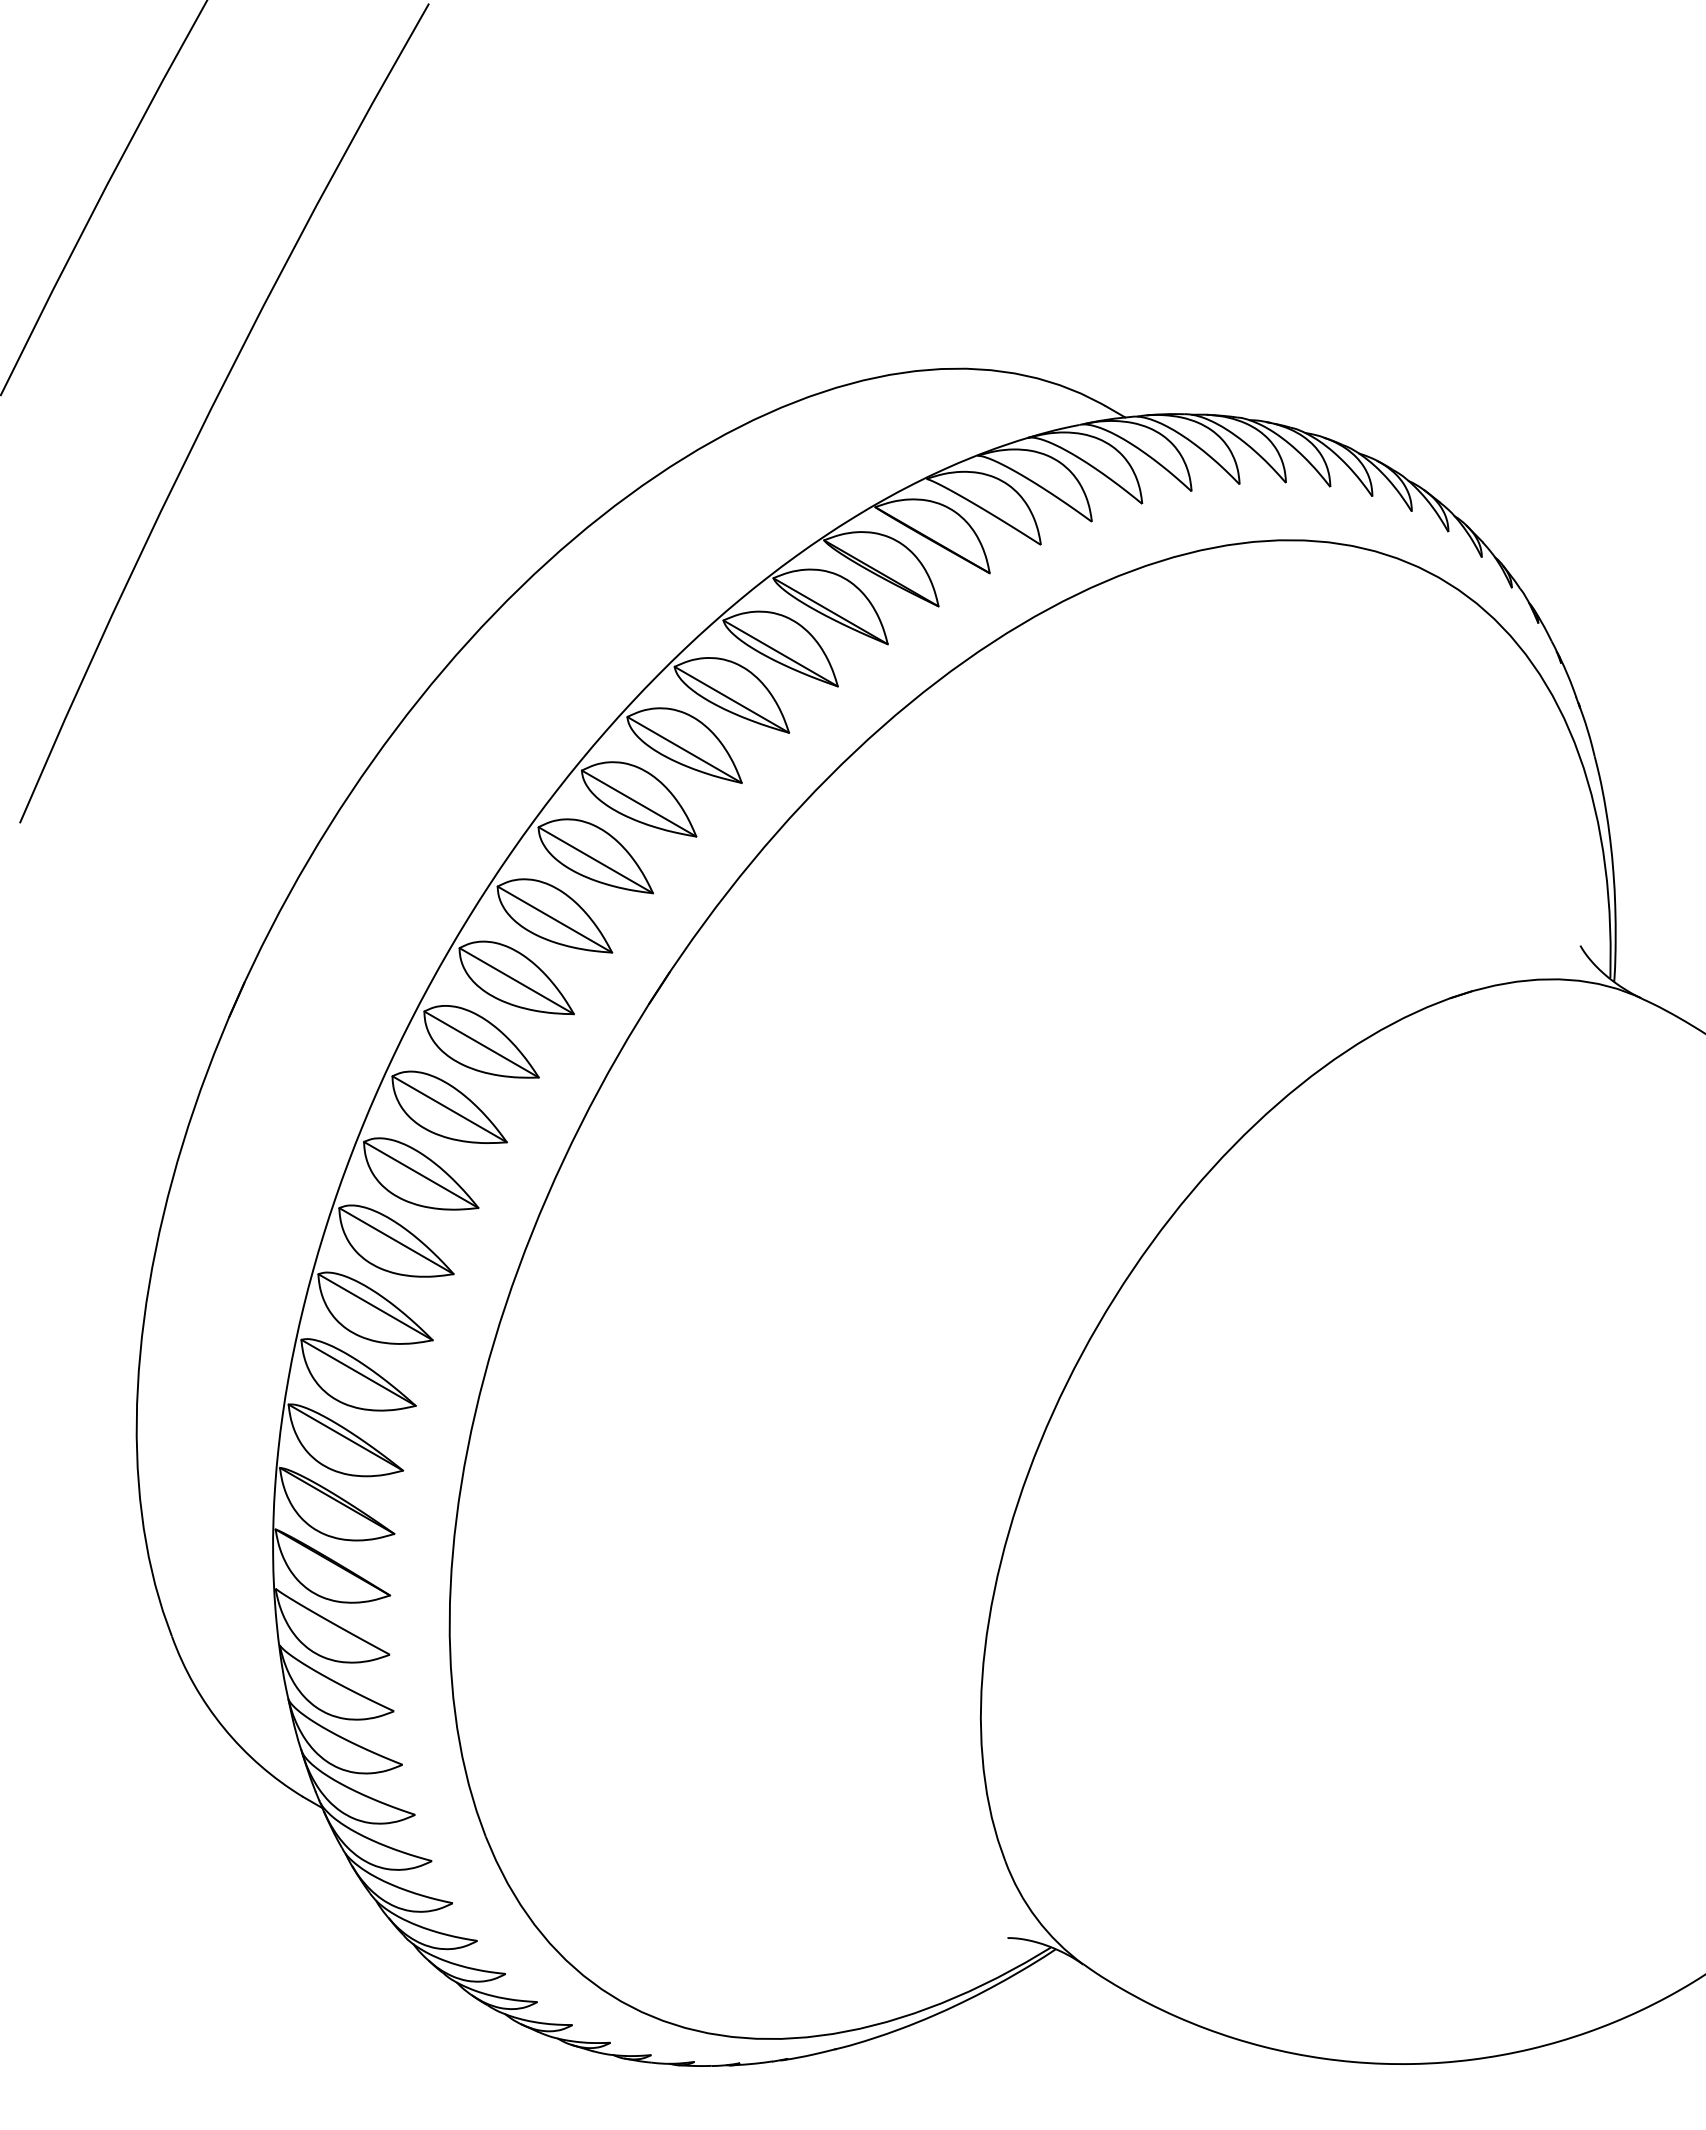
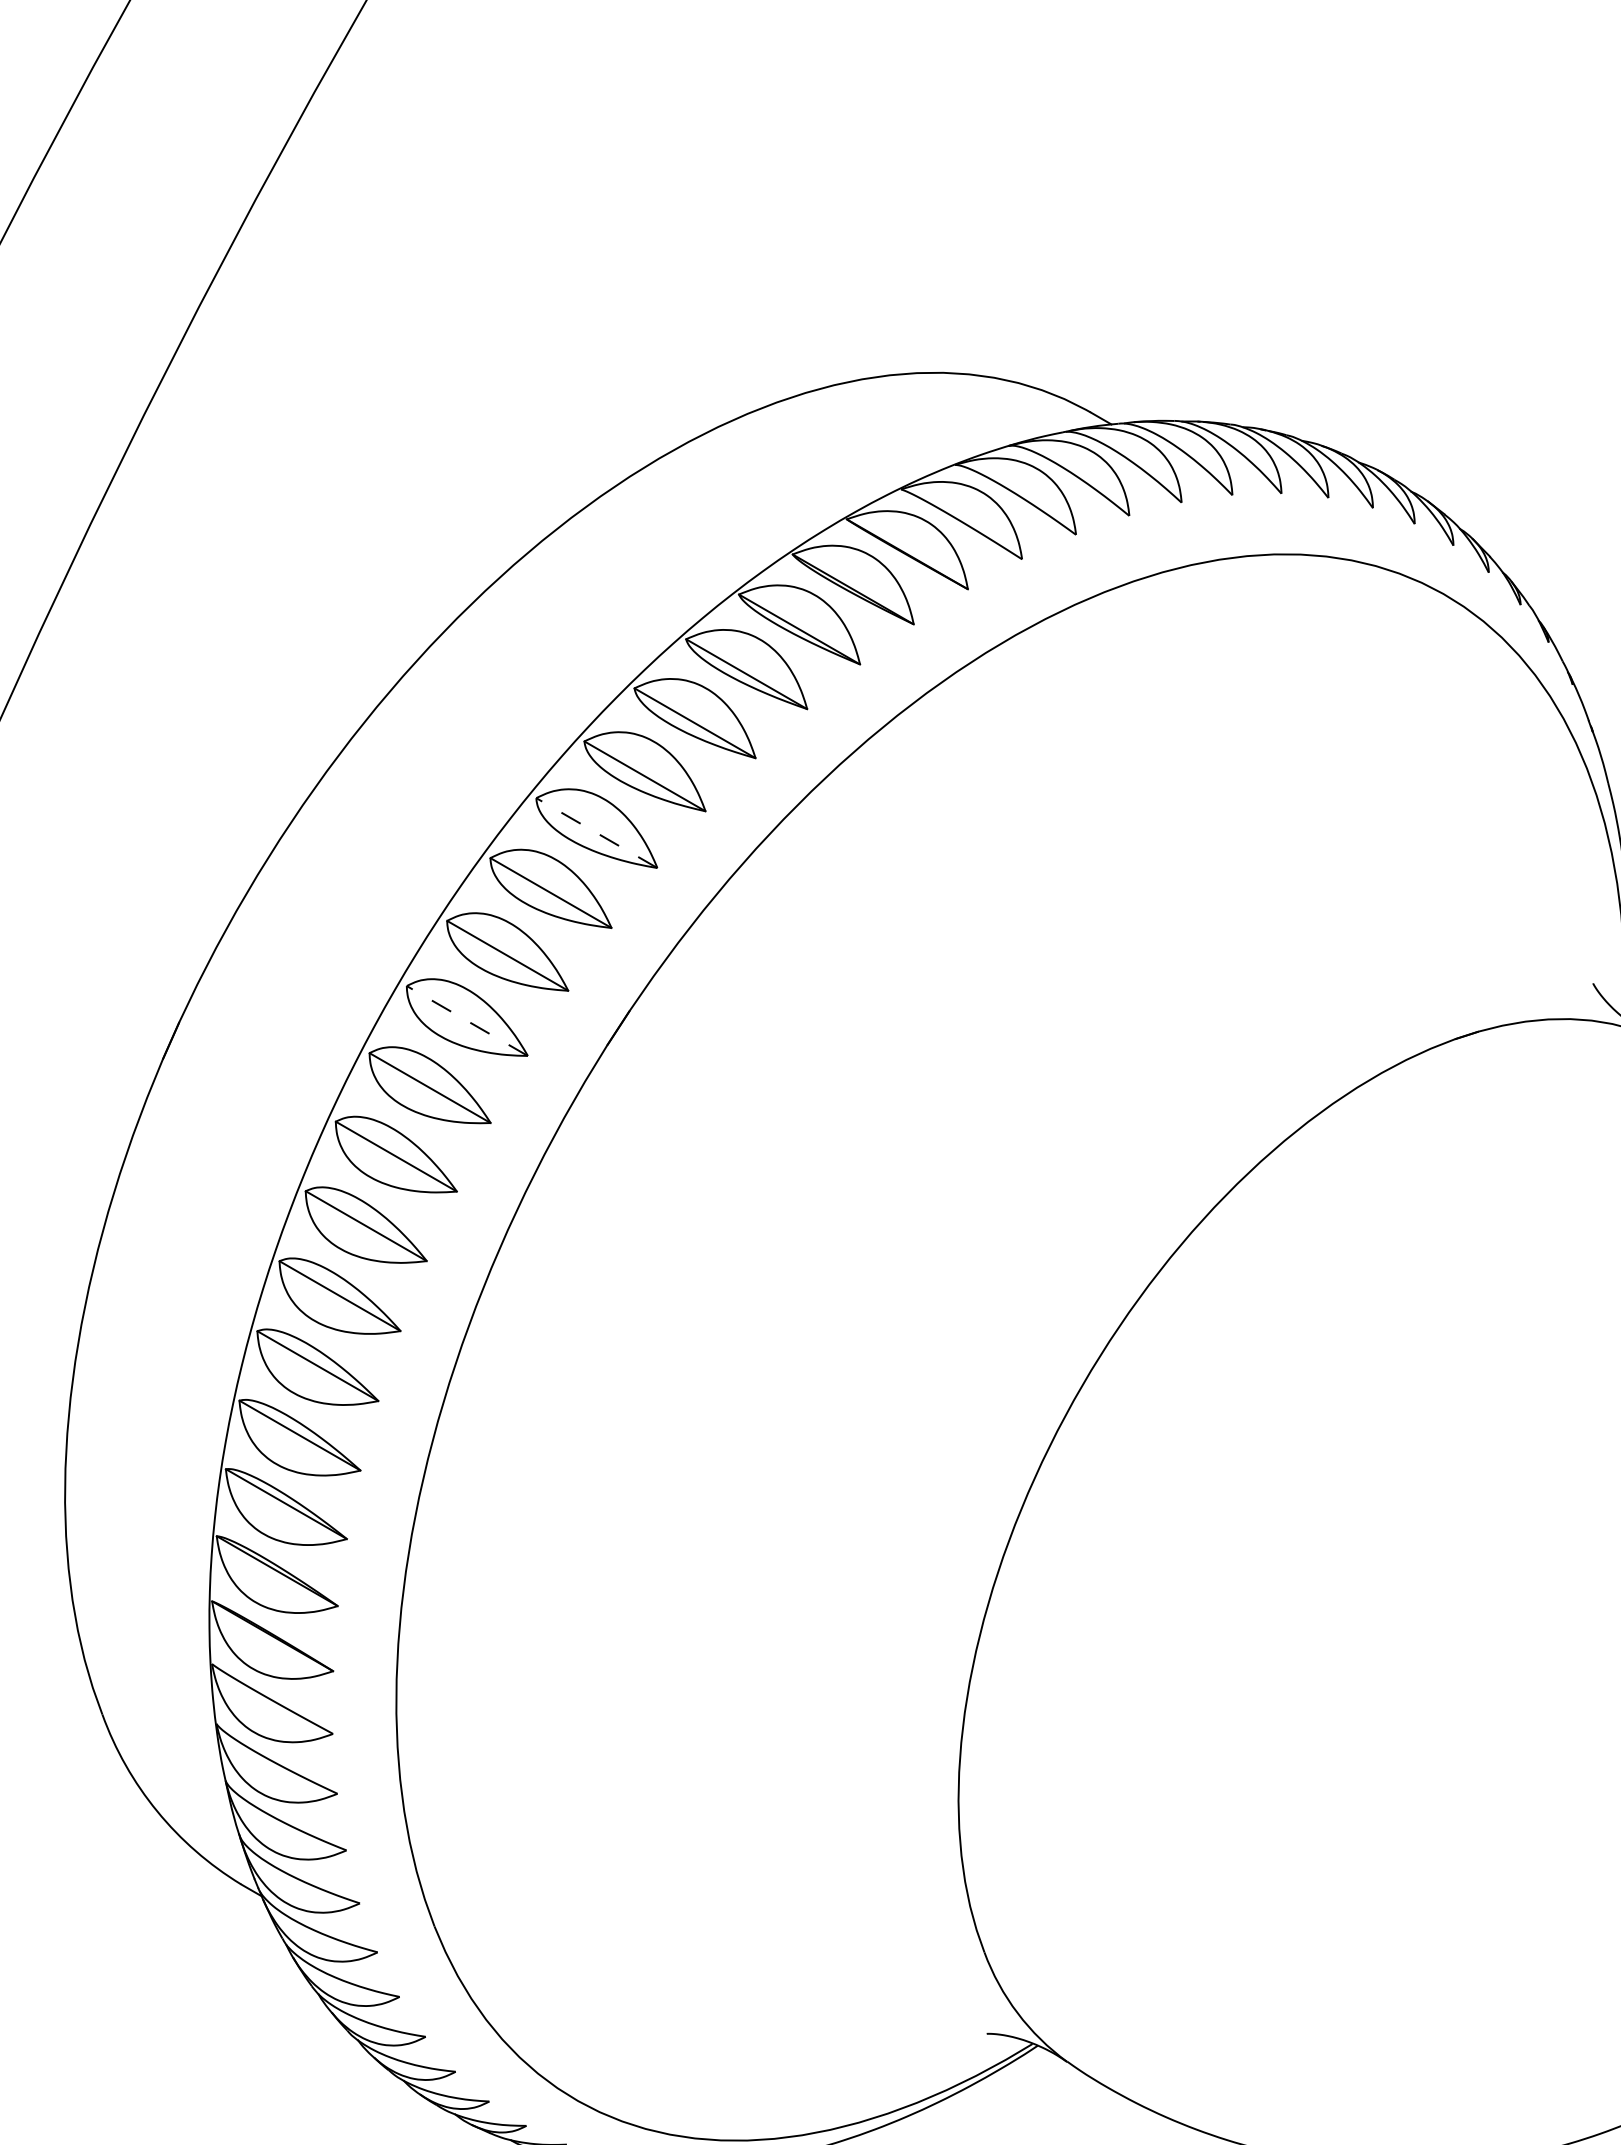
line: (638, 803) -> (596, 832), solid -> dashed
line: (516, 980) -> (467, 1020), solid -> dashed

